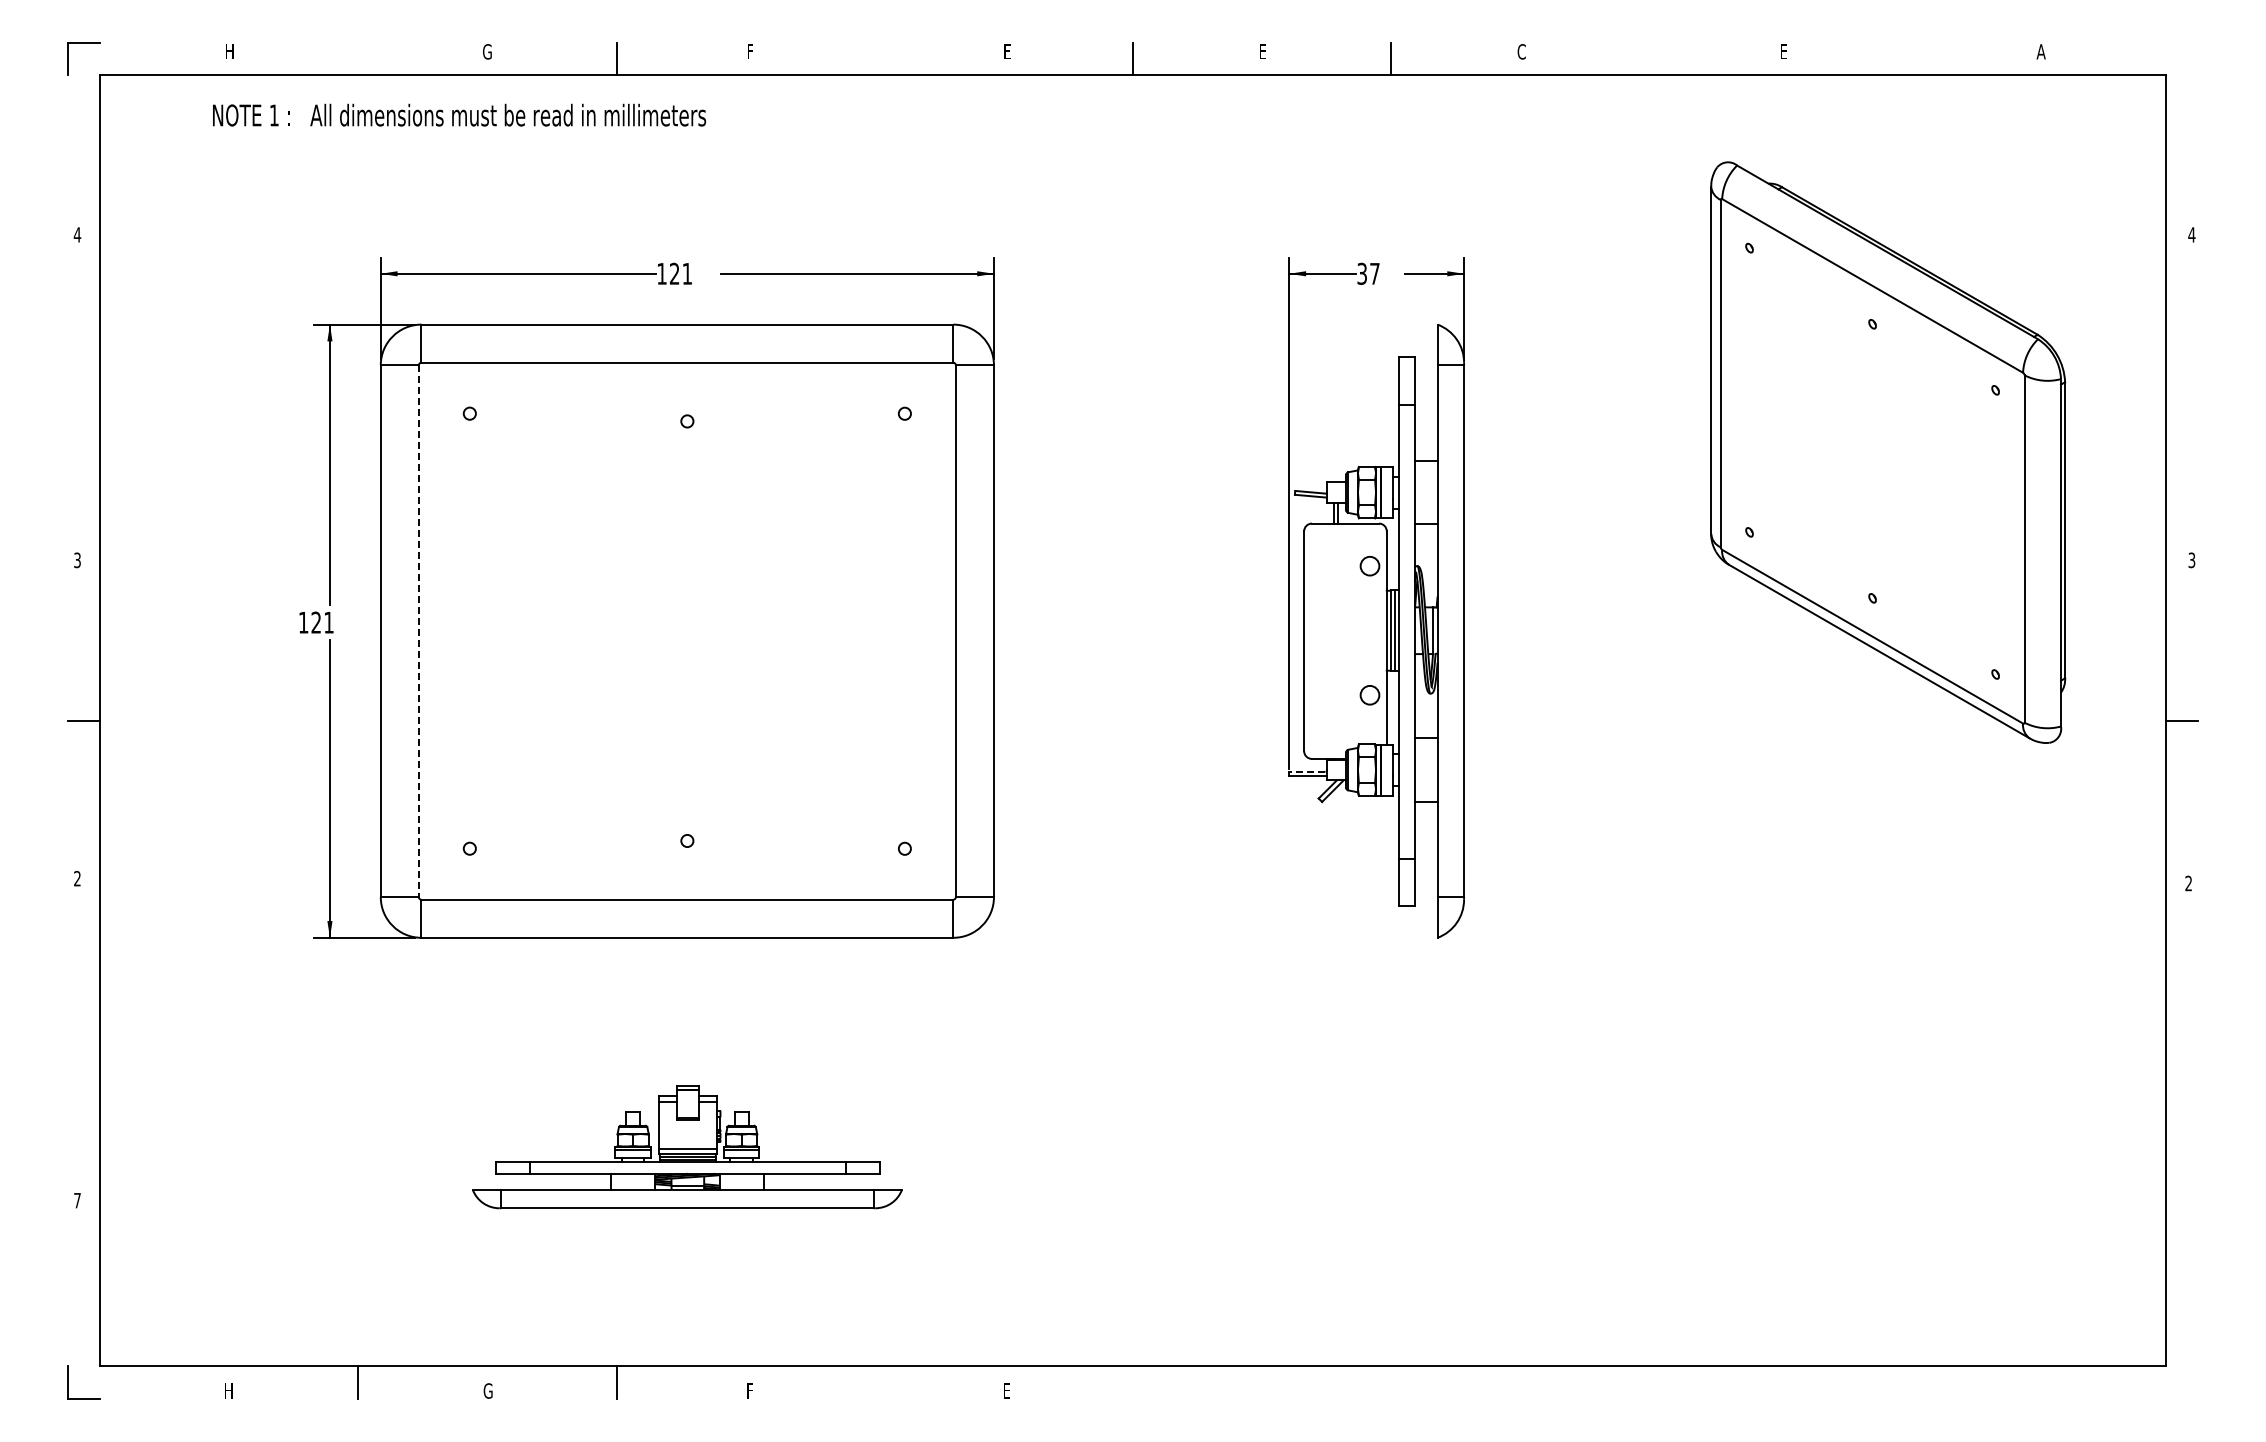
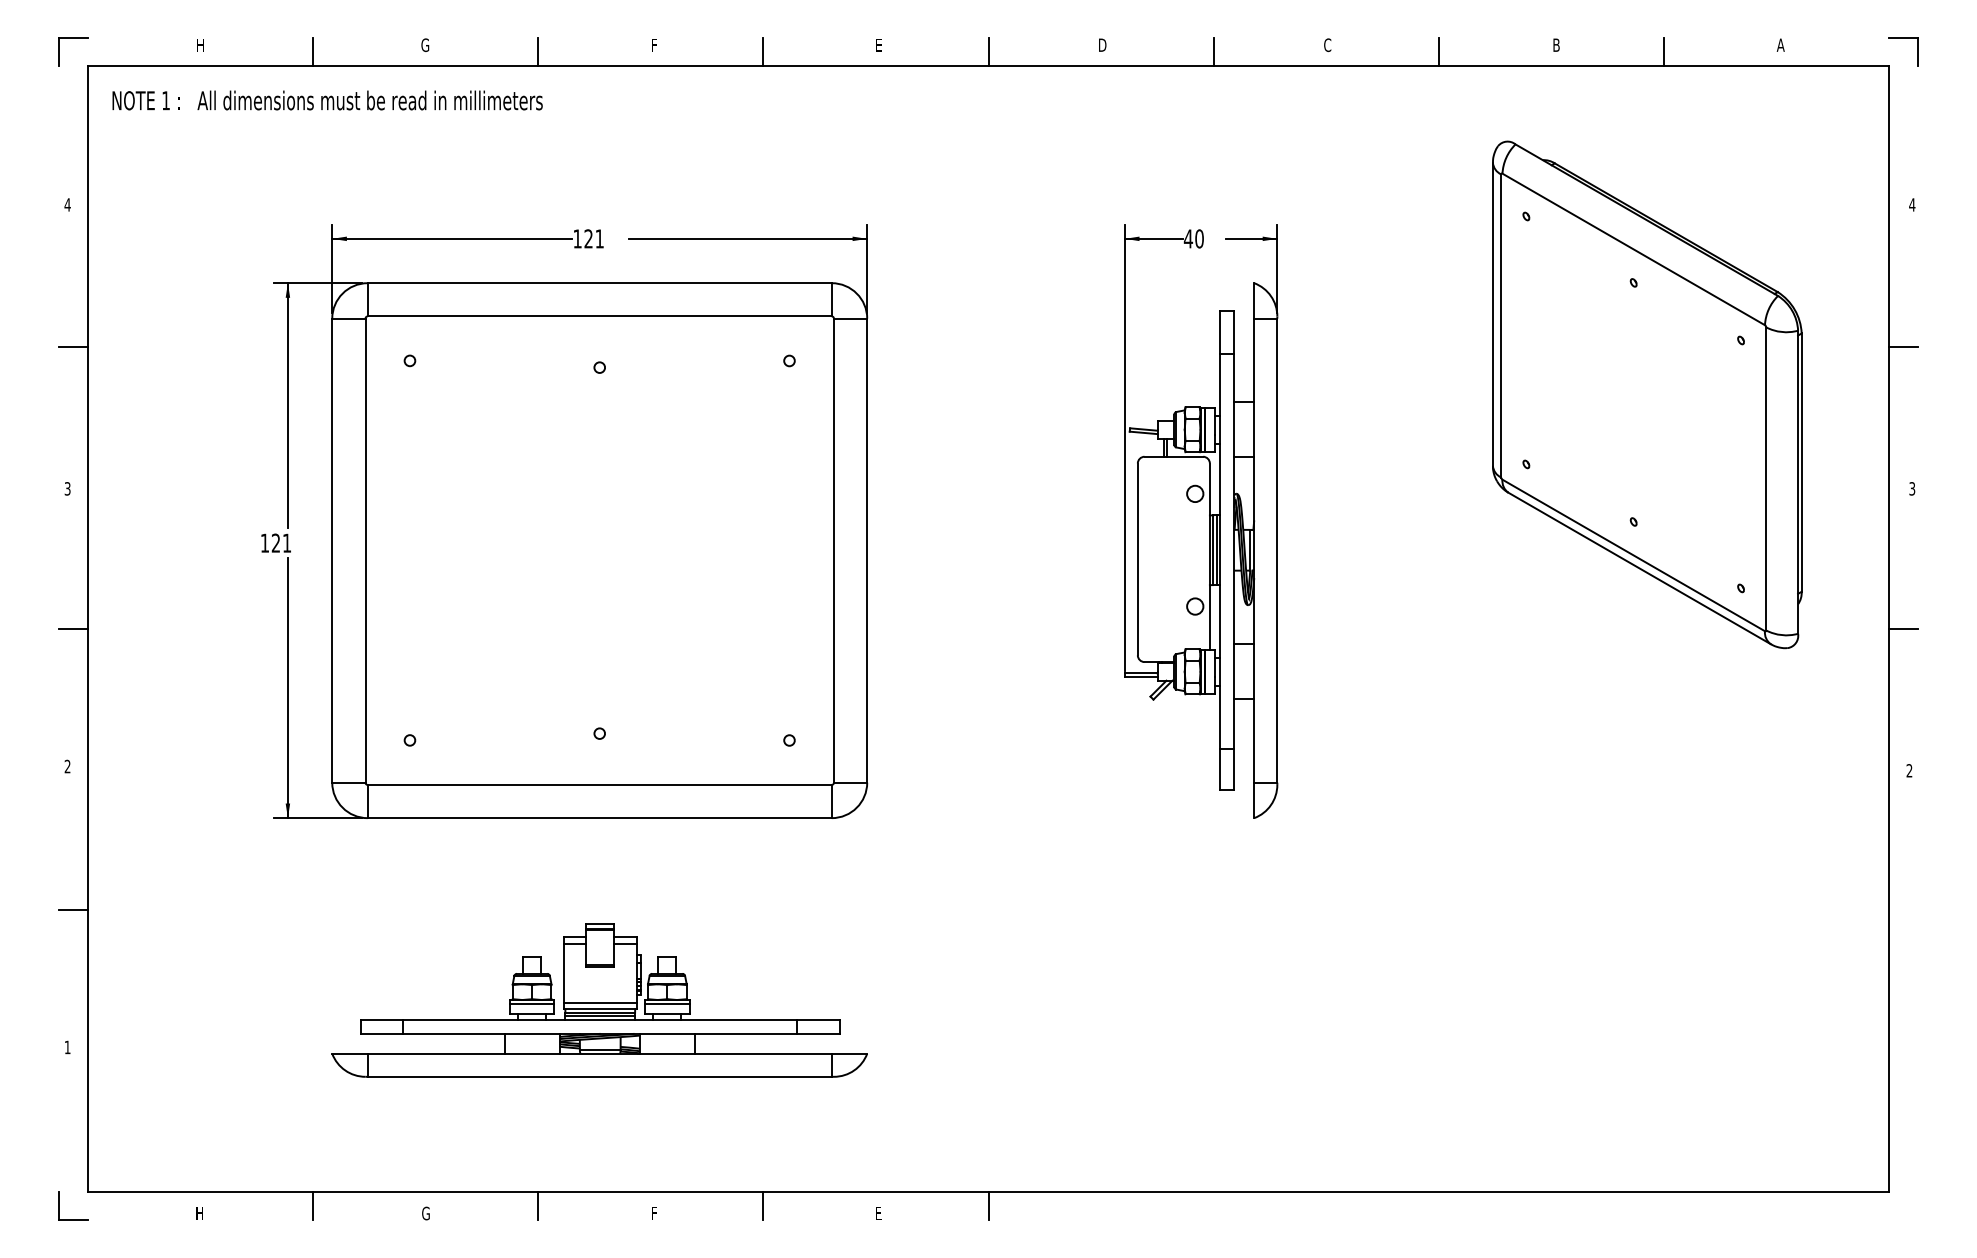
part: (2181, 43) -> (1903, 37), added
text: (1263, 51) -> (1102, 44), E -> D
text: (1783, 51) -> (1555, 44), E -> B
line: (358, 59) -> (312, 51), added
line: (874, 59) -> (762, 51), added
line: (1649, 59) -> (1439, 51), added
line: (1907, 59) -> (1664, 51), added
text: (459, 114) -> (327, 99), moved
text: (1368, 273) -> (1193, 238), 37 -> 40
line: (83, 398) -> (72, 347), added
line: (2181, 398) -> (1903, 347), added
line: (418, 631) -> (365, 550), dashed -> solid
line: (1306, 771) -> (1139, 673), dashed -> solid
line: (83, 1043) -> (72, 910), added
part: (687, 1147) -> (599, 1001), size x1.43
text: (77, 1200) -> (67, 1047), 7 -> 1
line: (874, 1382) -> (762, 1206), added
line: (1133, 1382) -> (988, 1206), added

